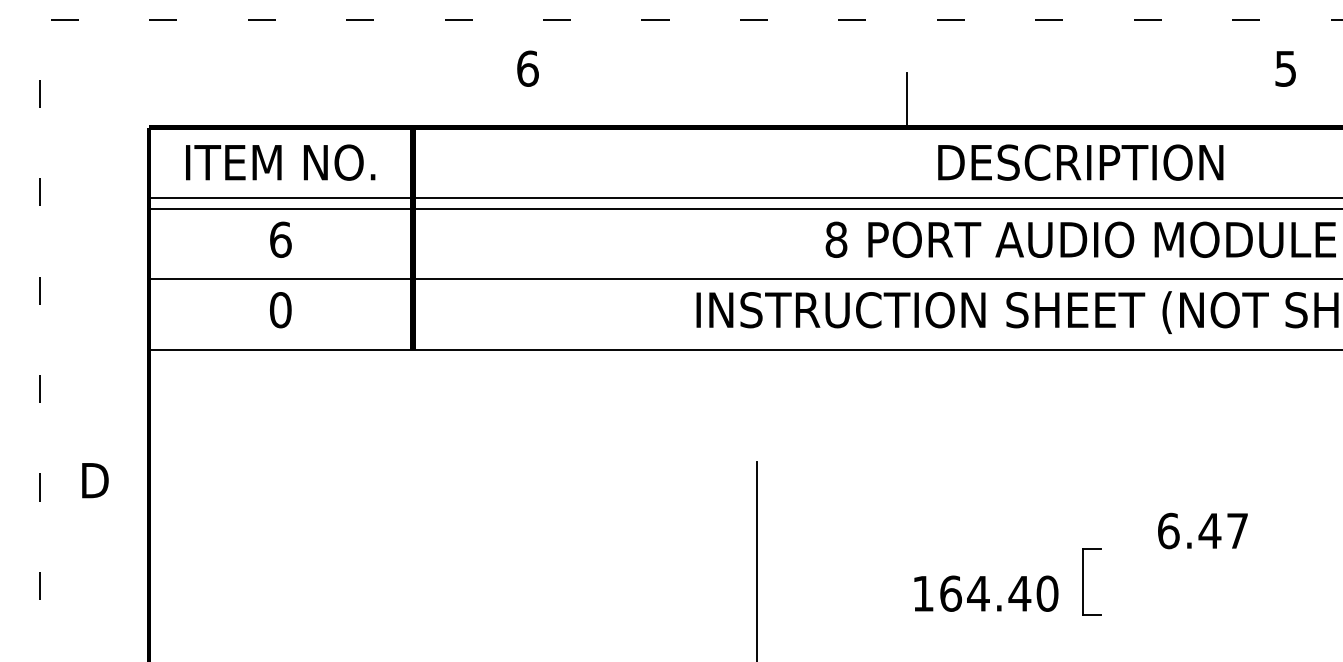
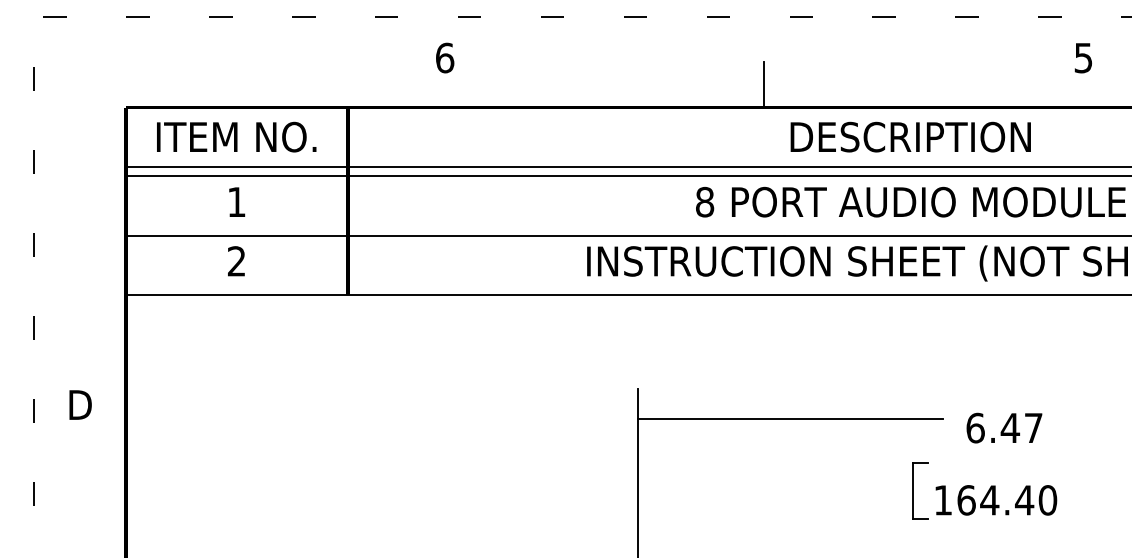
text: (280, 239) -> (236, 201), 6 -> 1
text: (280, 310) -> (236, 261), 0 -> 2
line: (937, 496) -> (790, 418), added
text: (1202, 530) -> (1004, 427), moved
text: (986, 593) -> (996, 500), moved

